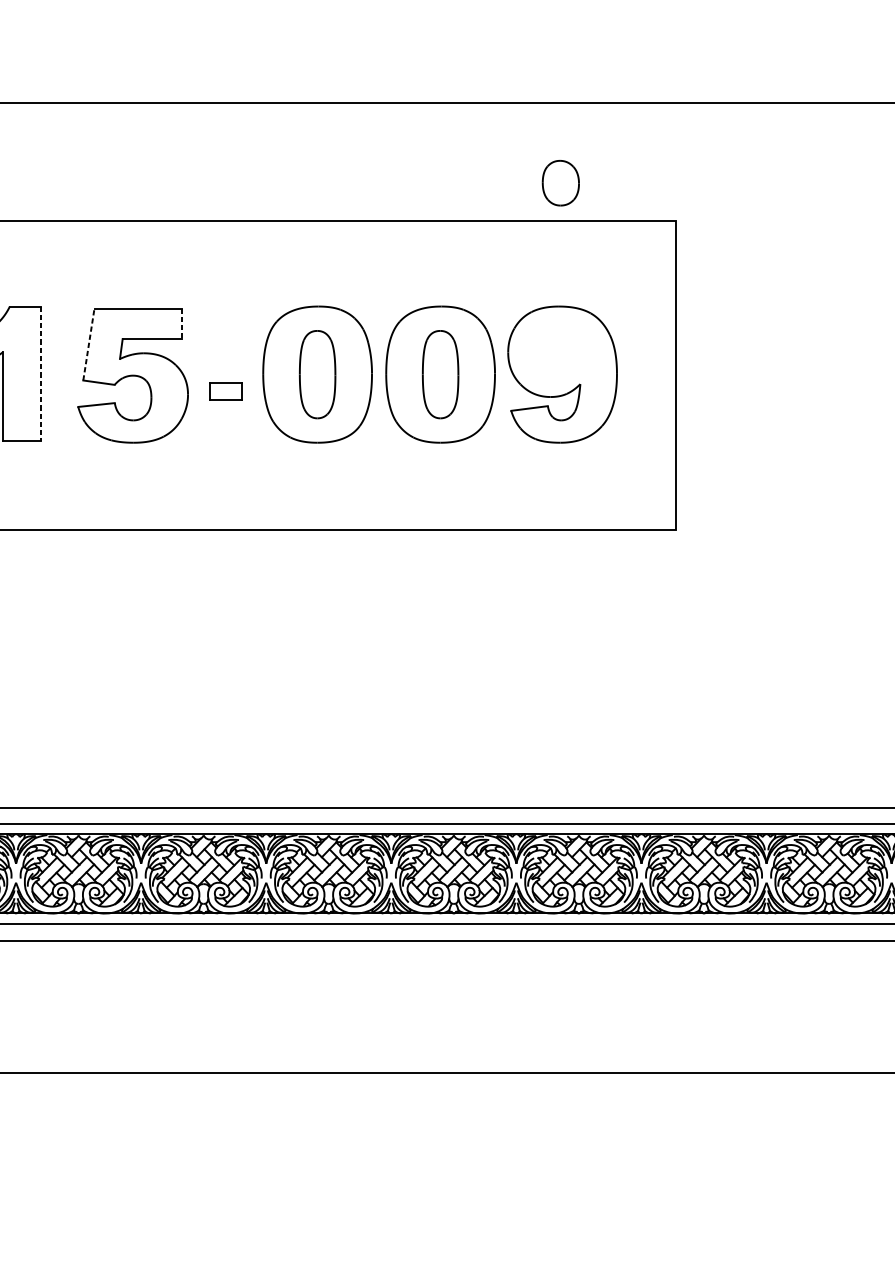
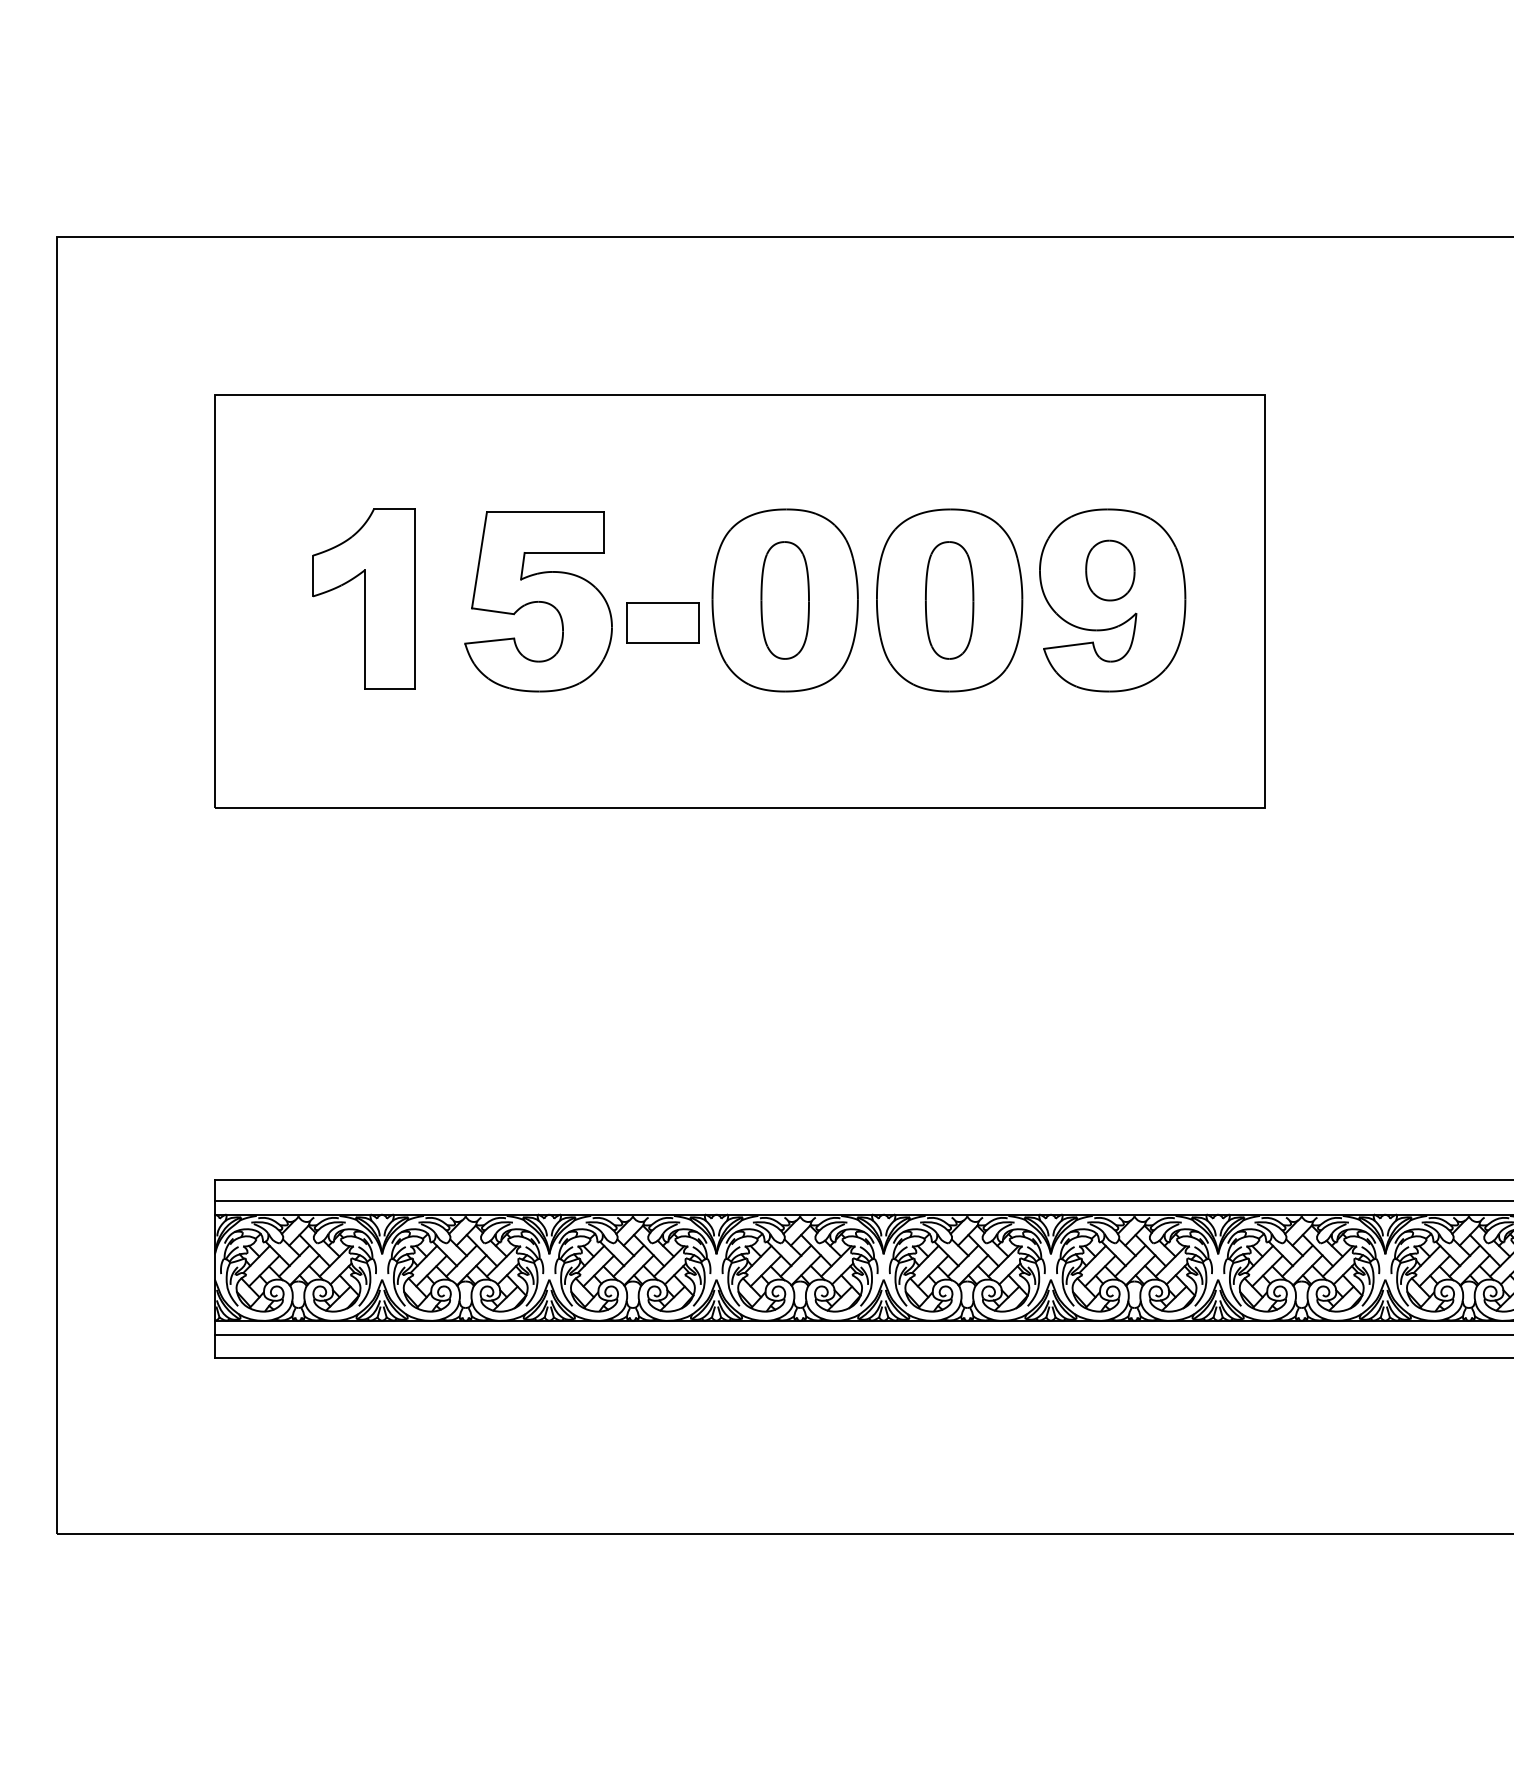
part: (560, 183) -> (1110, 570), moved
line: (181, 324) -> (603, 533), dashed -> solid
line: (88, 344) -> (479, 560), dashed -> solid
line: (40, 373) -> (414, 599), dashed -> solid
part: (225, 391) -> (662, 622), size x1.67

